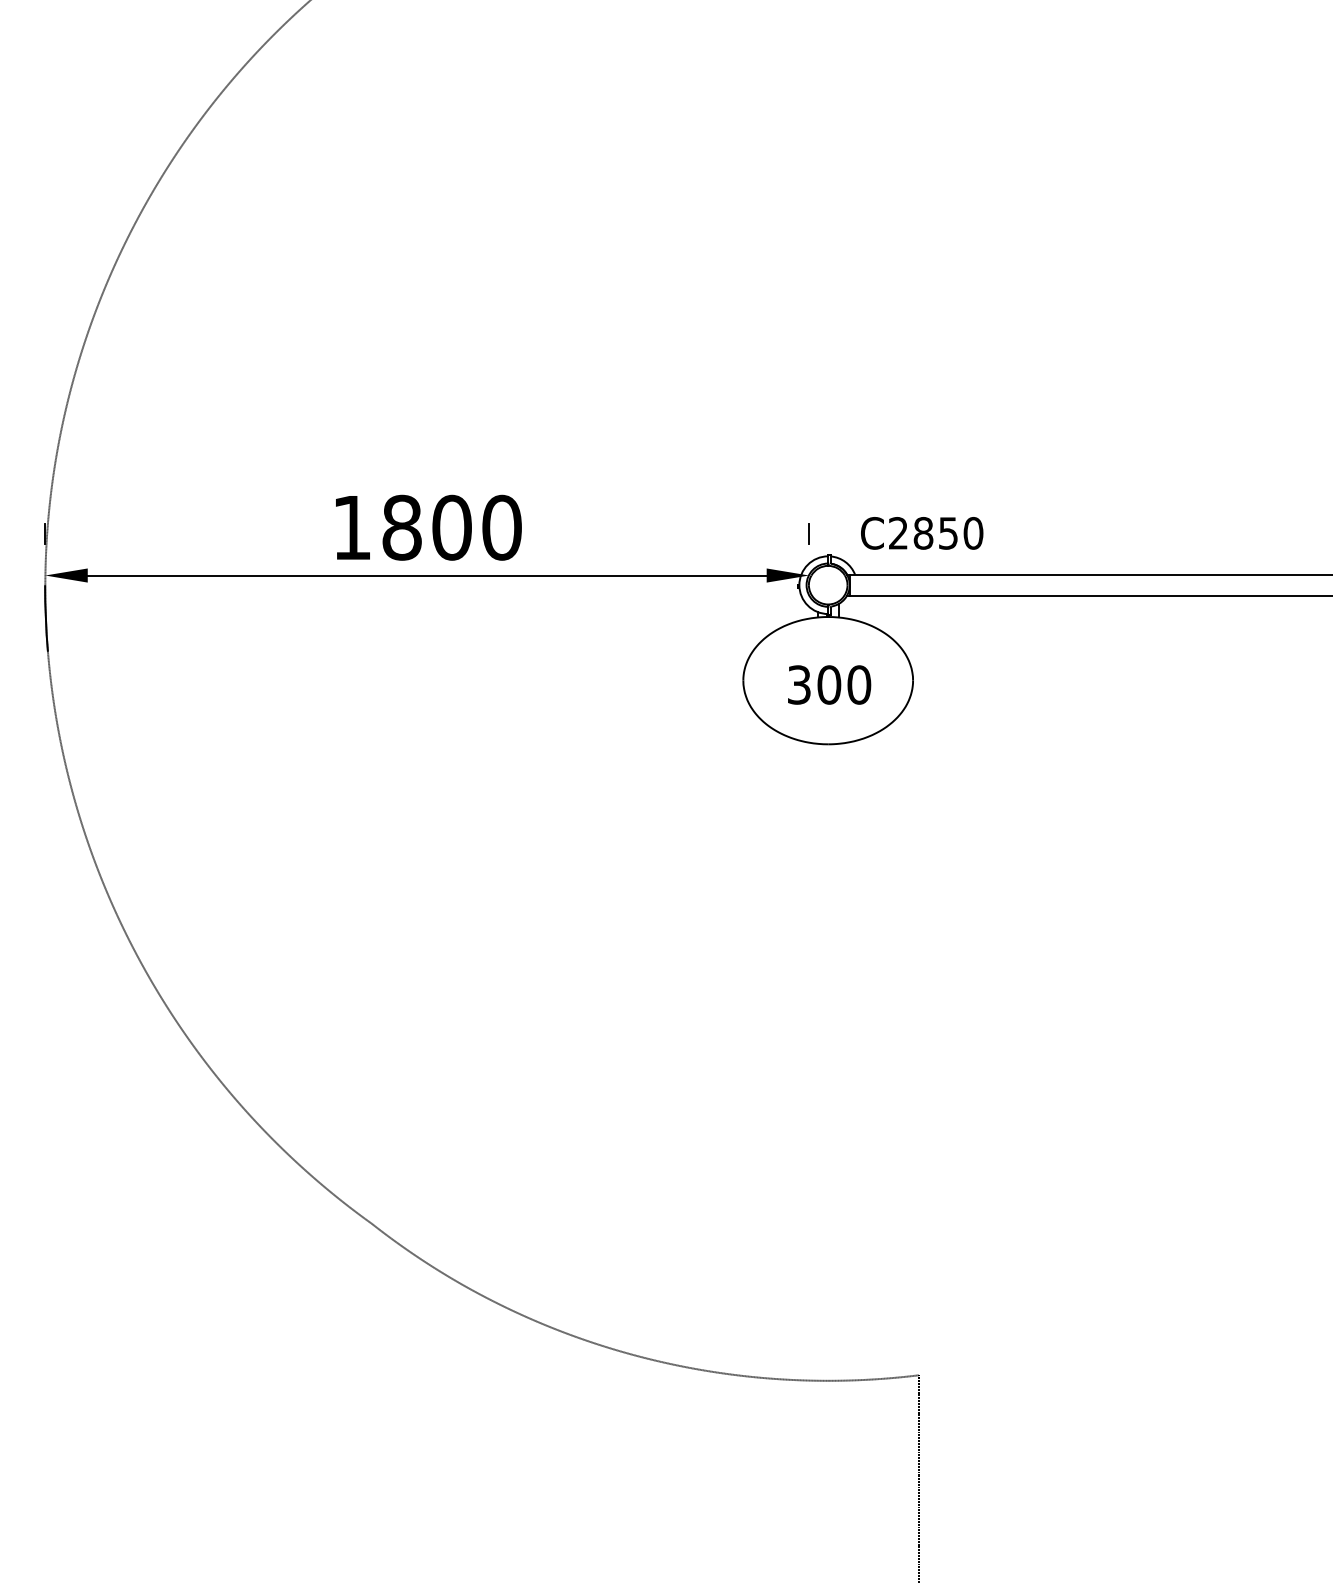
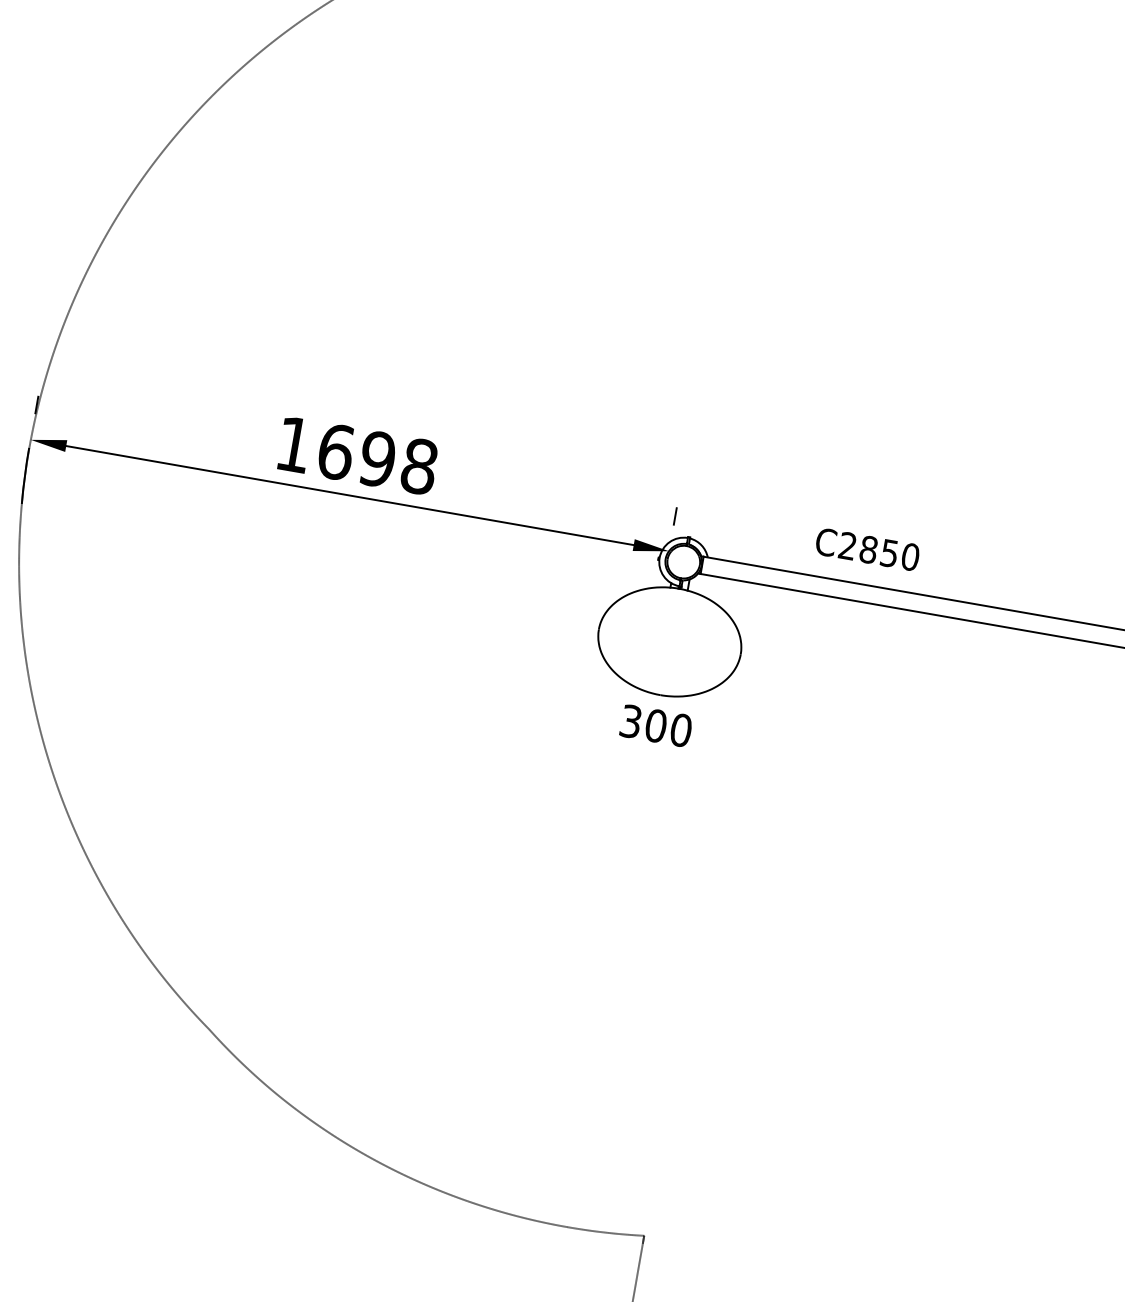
text: (451, 527) -> (377, 458), 1800 -> 1698
text: (922, 533) -> (867, 549), moved
text: (829, 684) -> (656, 725), moved

